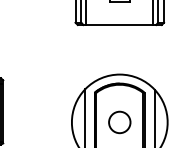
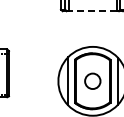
line: (119, 25) -> (92, 11), solid -> dashed

